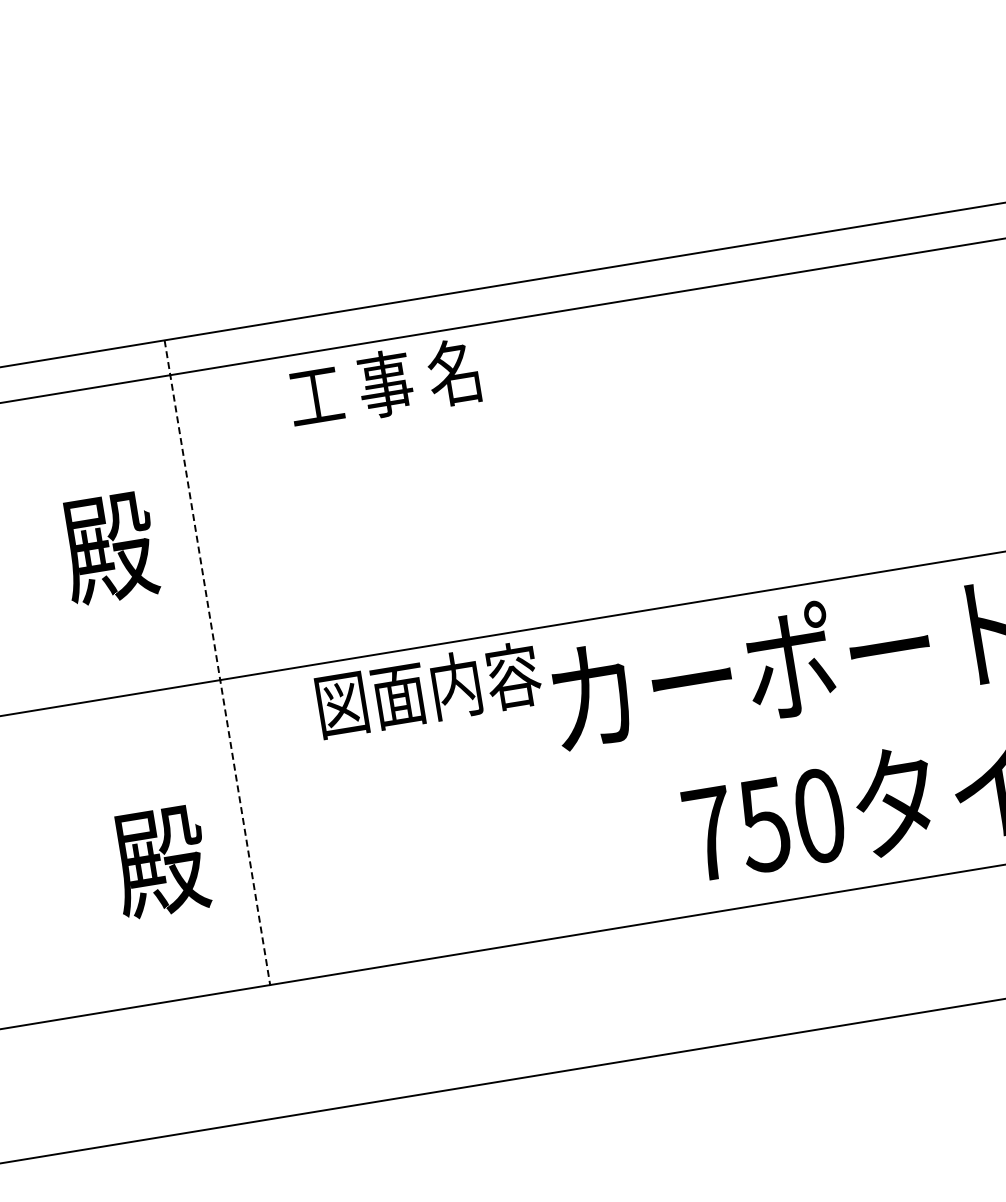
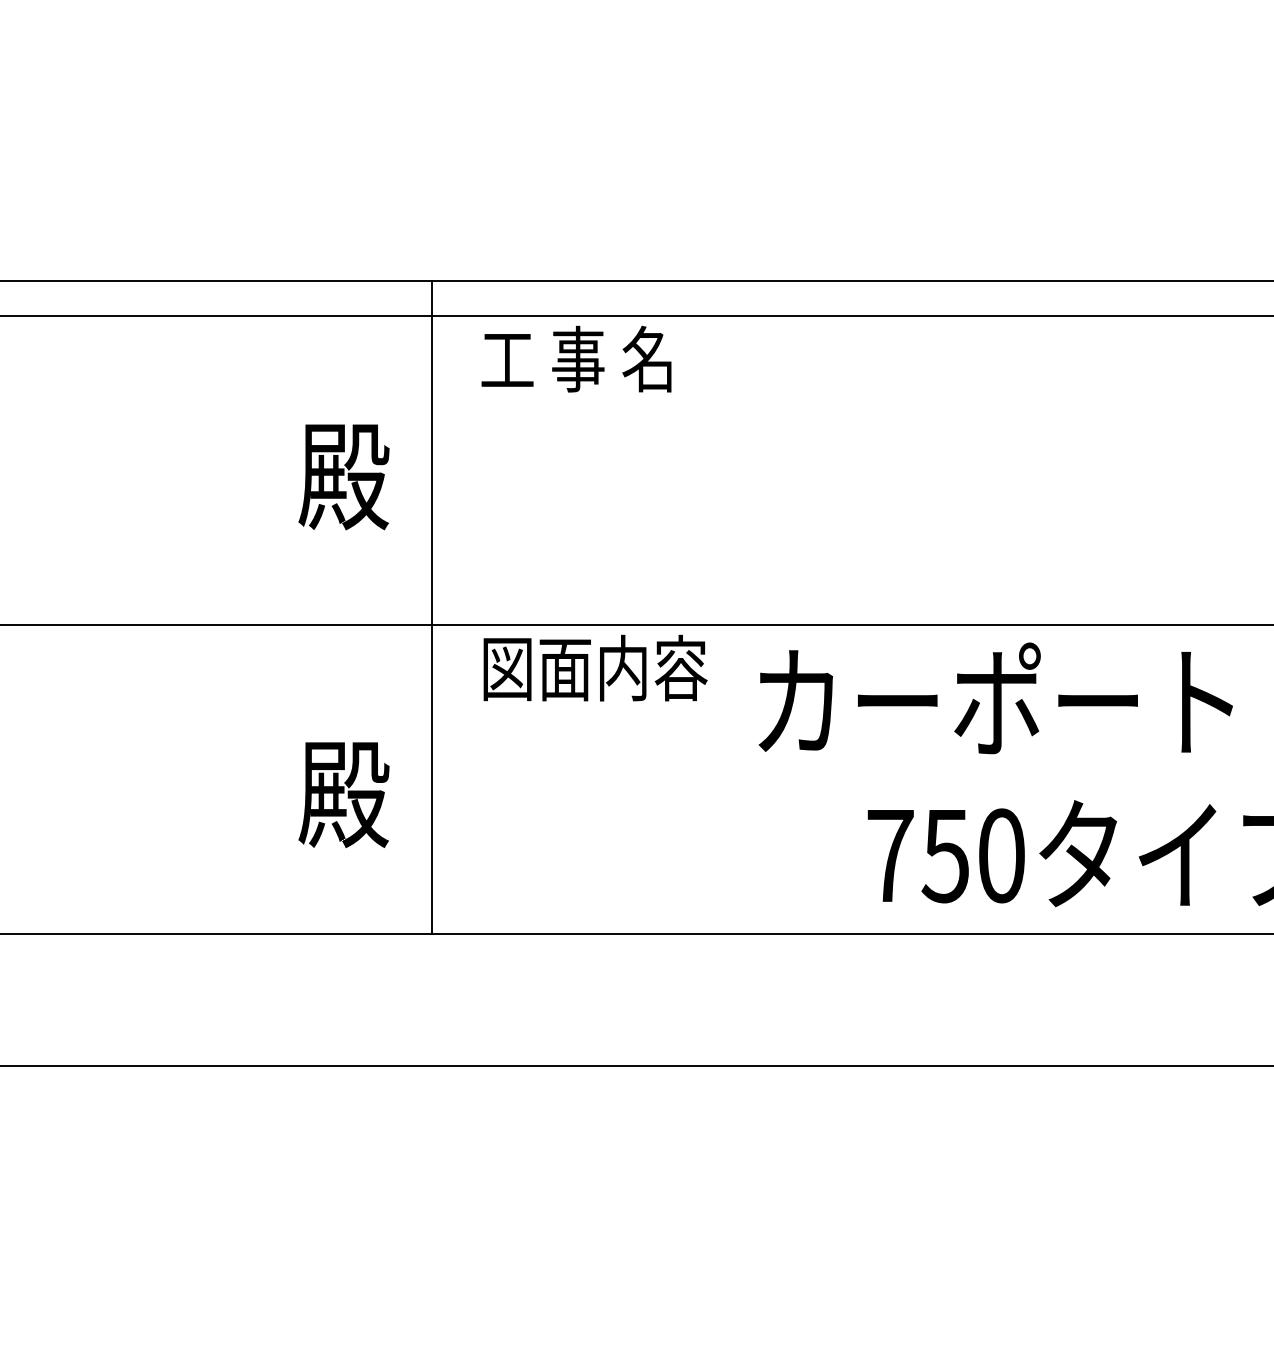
text: (383, 383) -> (576, 358), moved
line: (217, 662) -> (432, 607), dashed -> solid
text: (428, 689) -> (595, 667), moved

